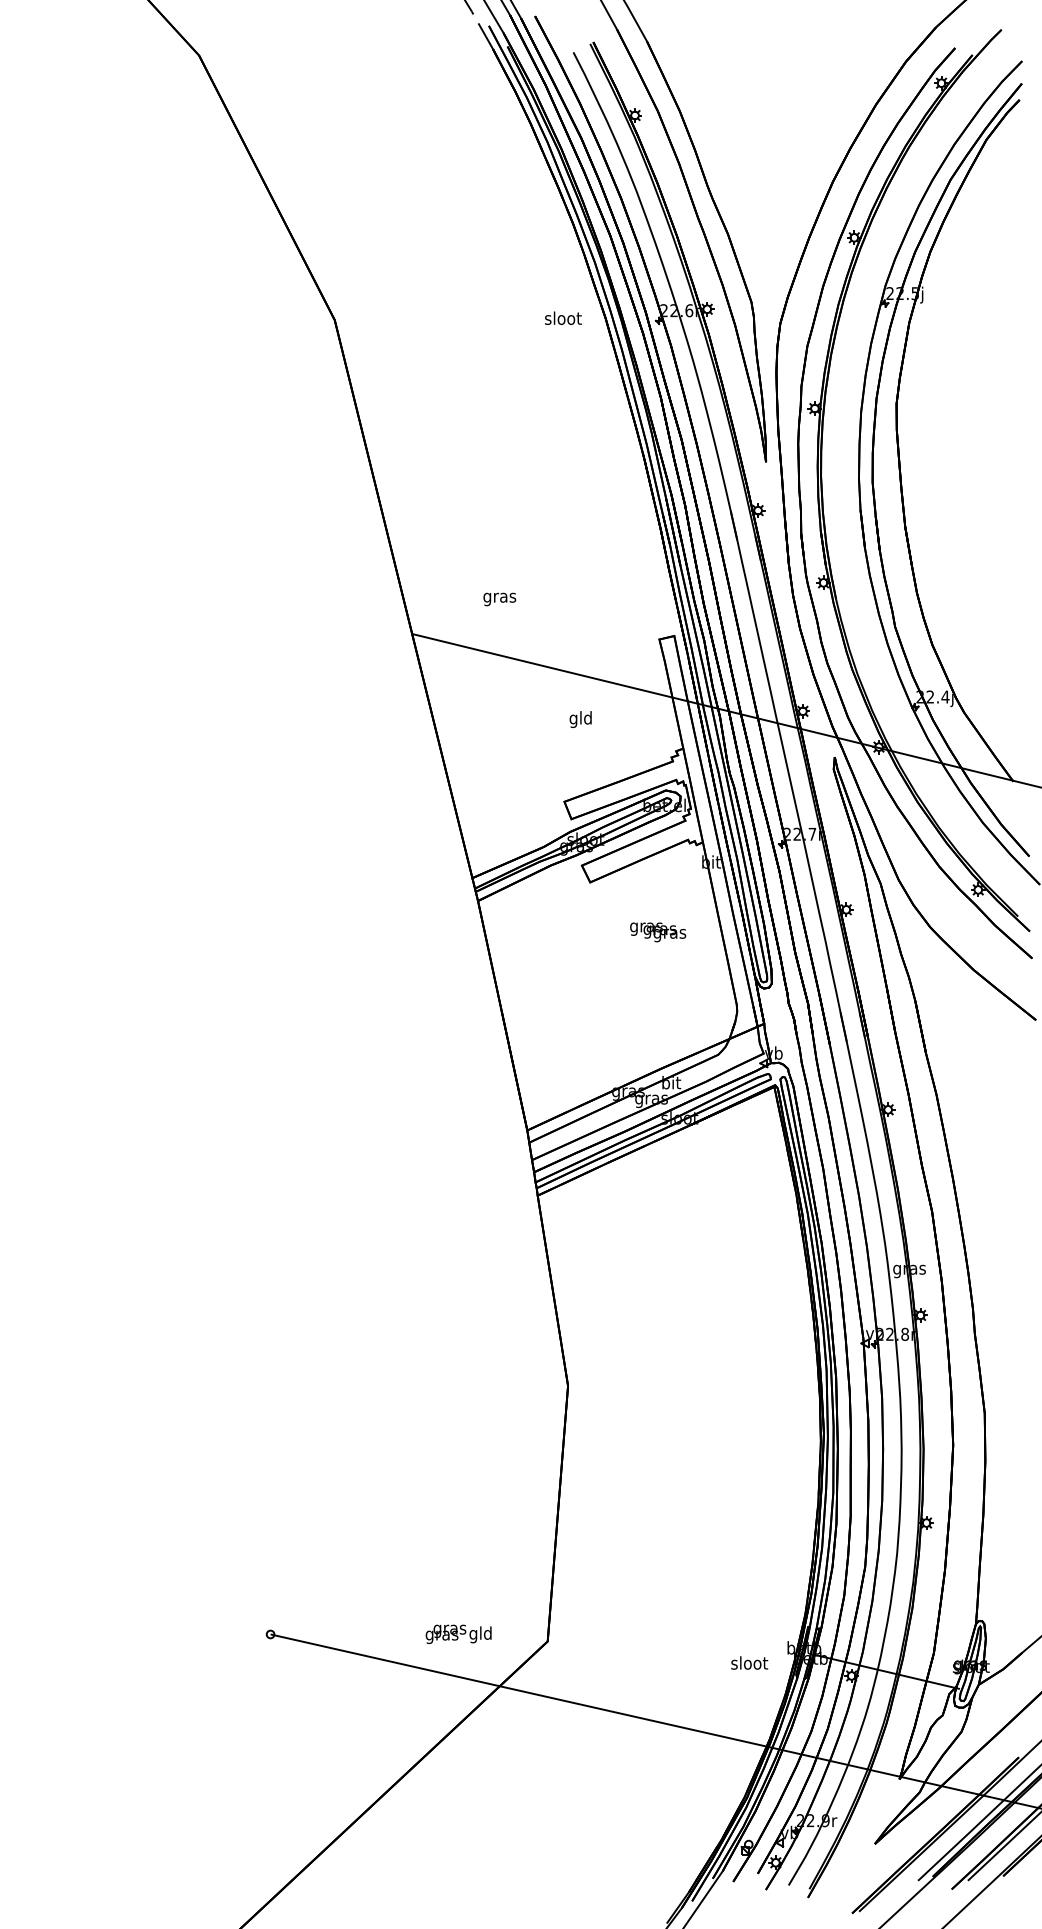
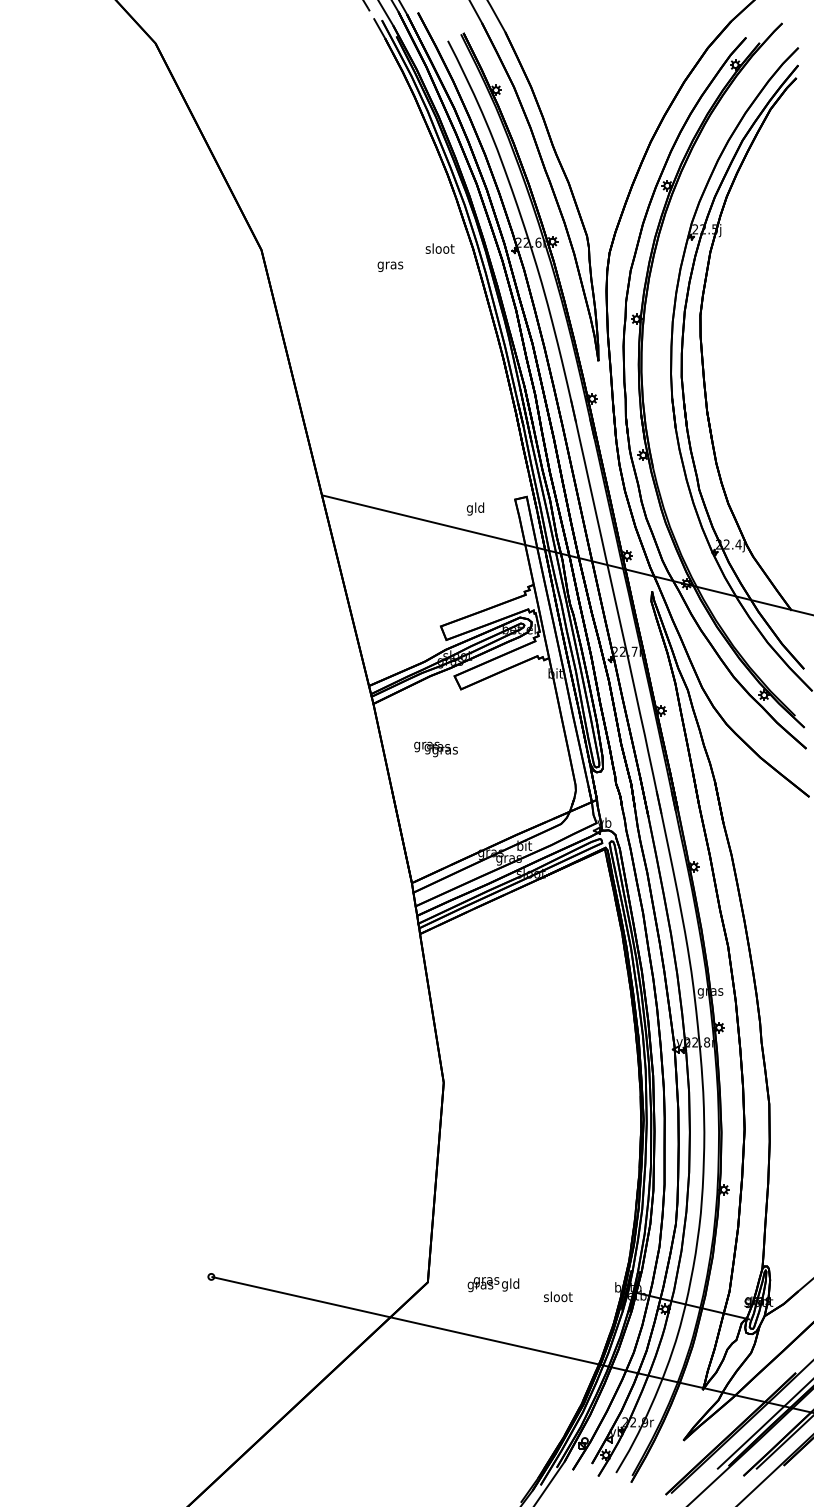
text: (499, 599) -> (390, 266), moved
text: (580, 719) -> (475, 508), moved
text: (658, 932) -> (436, 749), moved
text: (458, 1633) -> (493, 1283), moved
text: (749, 1662) -> (558, 1296), moved

